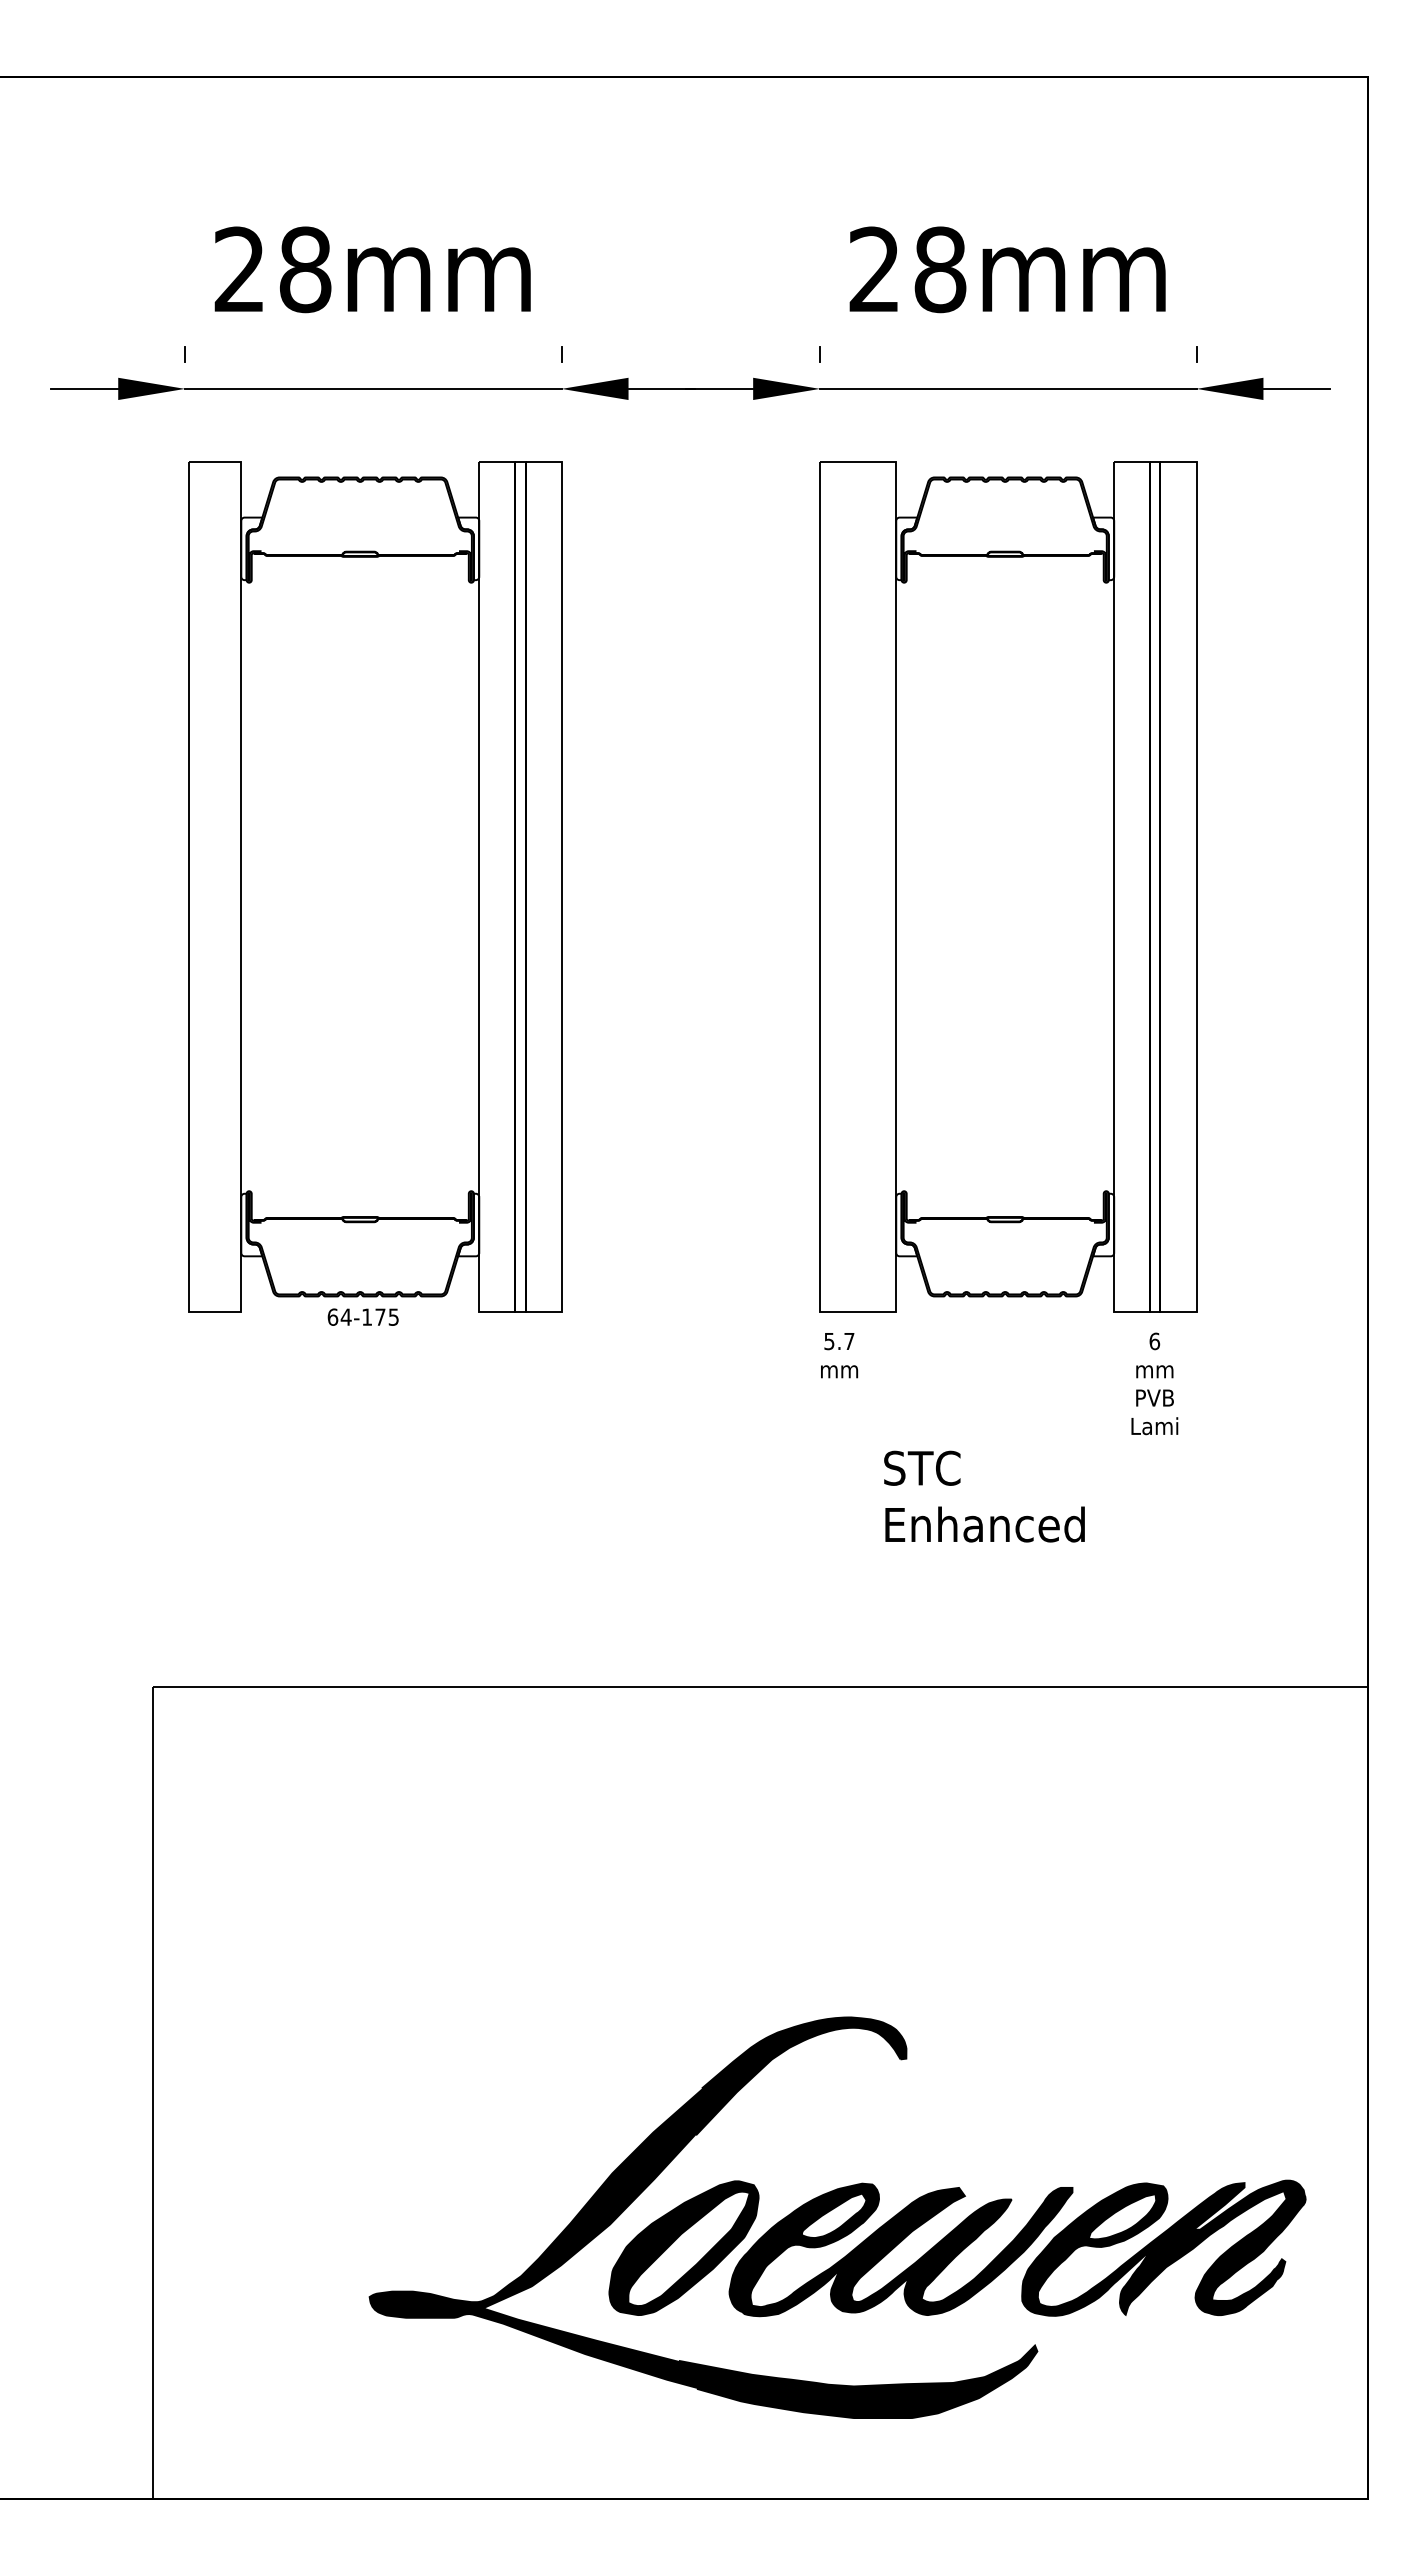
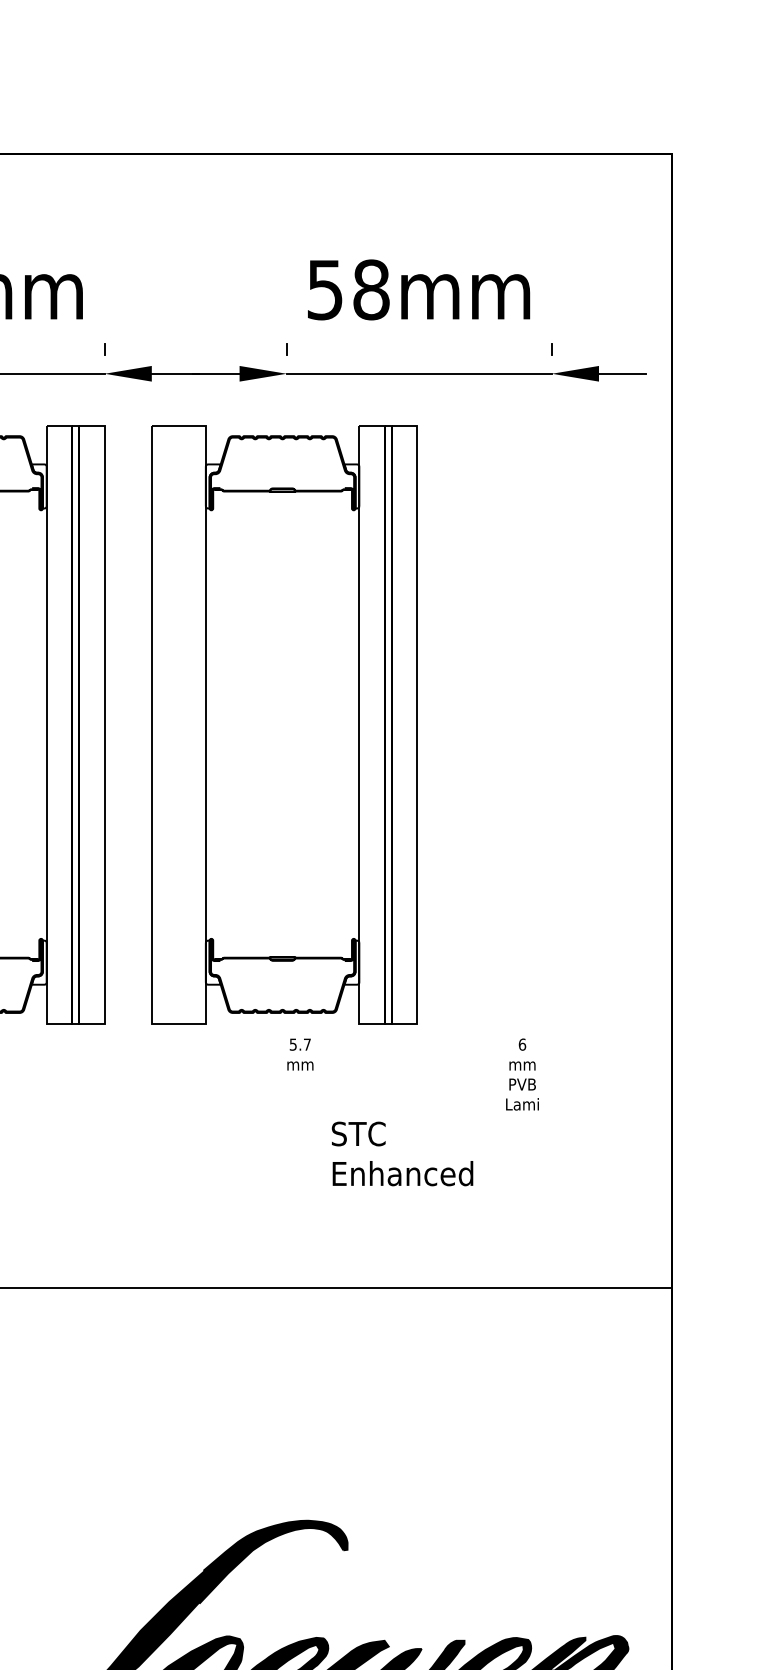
text: (873, 269) -> (324, 289), 28mm -> 58mm
part: (1008, 886) -> (284, 724), moved

